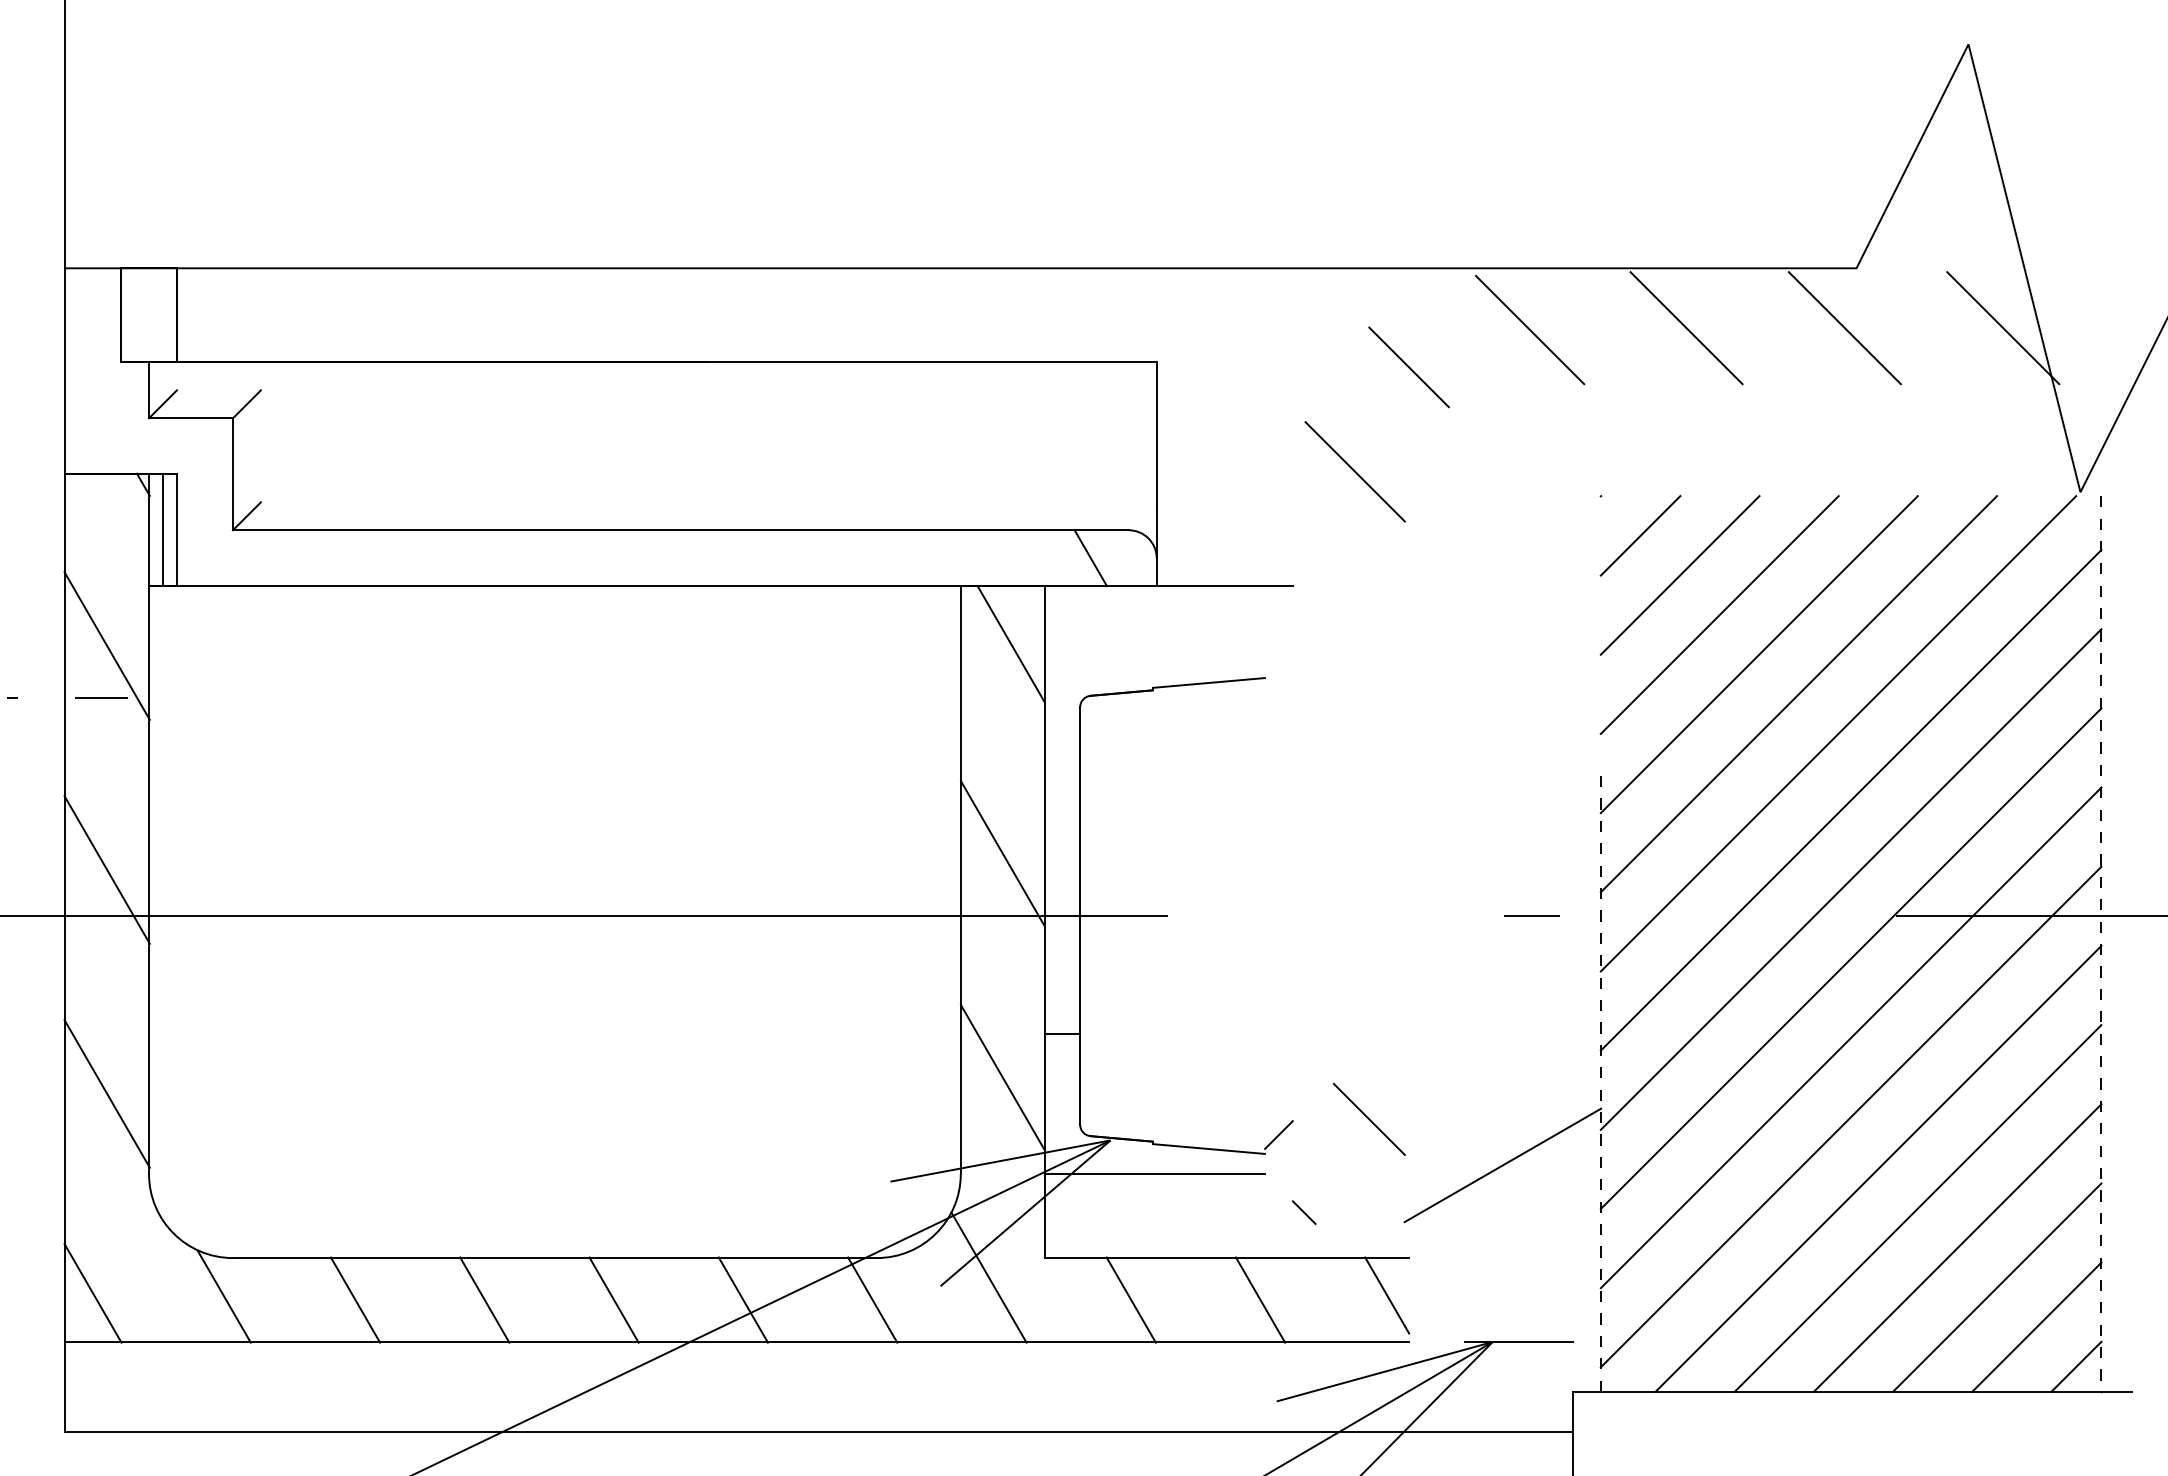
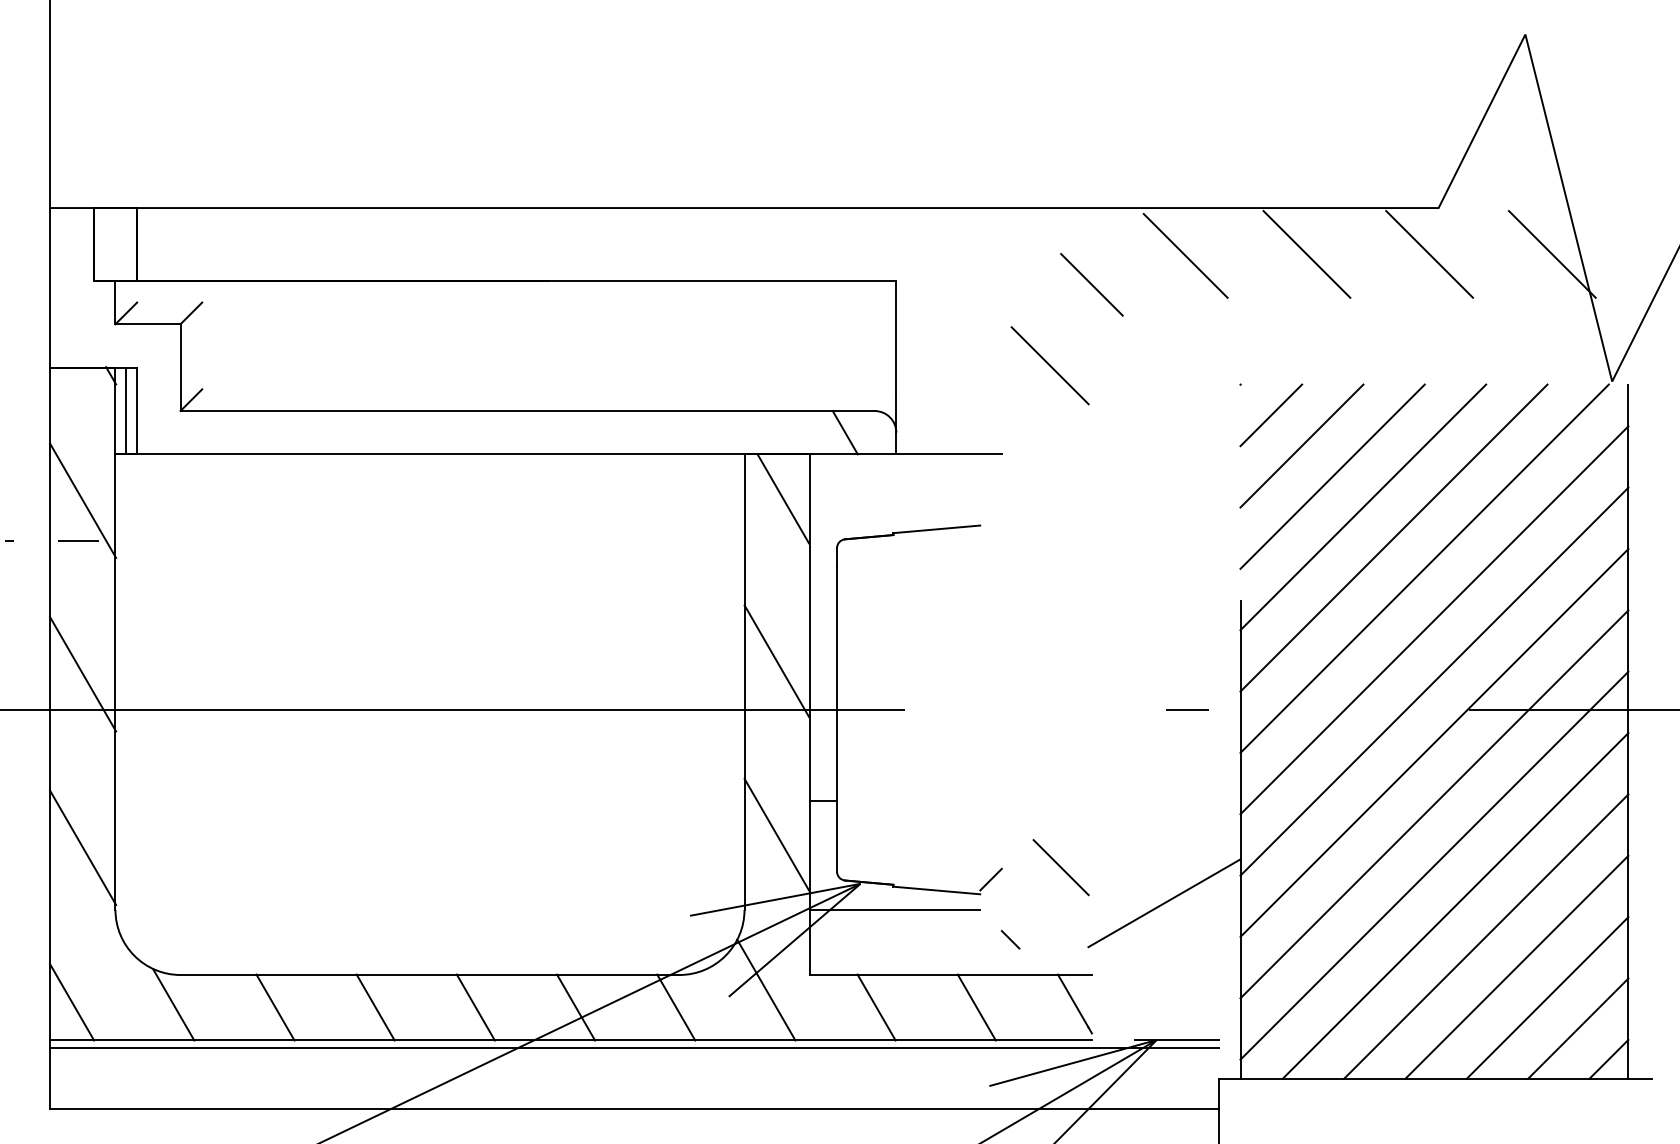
line: (2101, 943) -> (1628, 731), dashed -> solid
line: (1600, 1083) -> (1240, 839), dashed -> solid
line: (818, 1352) -> (634, 1048), added

